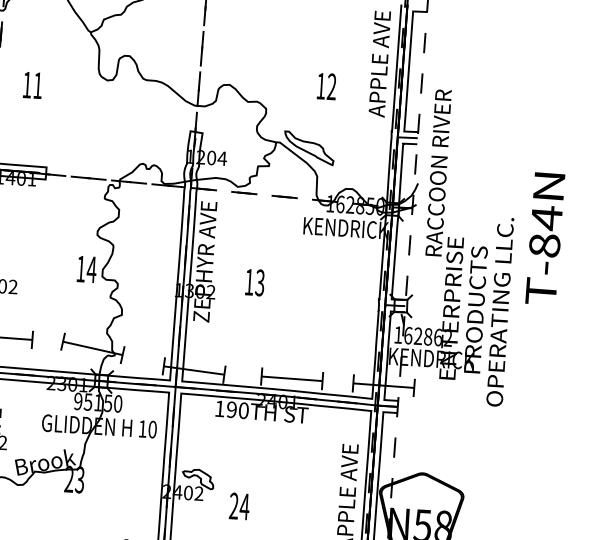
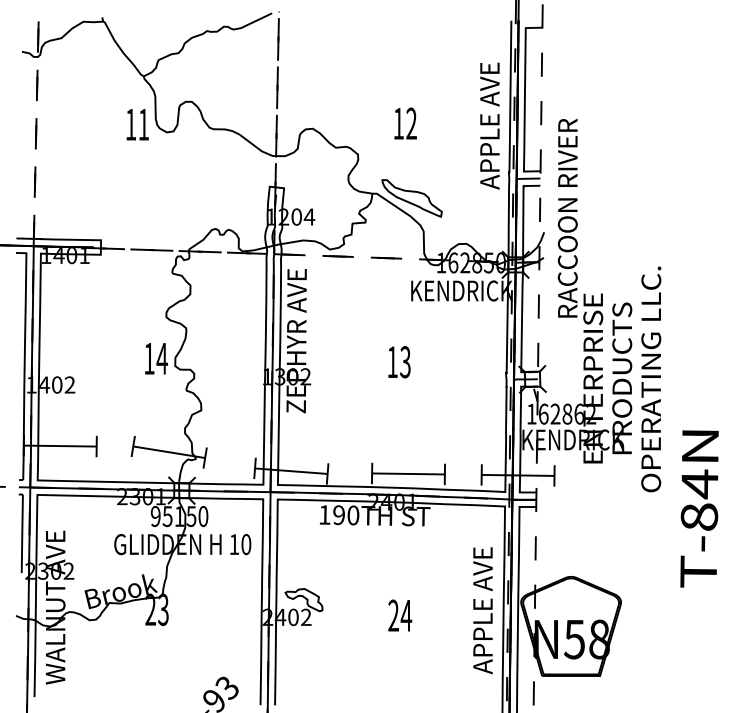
text: (379, 63) -> (489, 125), moved
text: (32, 85) -> (137, 124), moved
text: (326, 86) -> (405, 123), moved
text: (545, 238) -> (699, 508), moved
text: (255, 282) -> (399, 362), moved
text: (239, 506) -> (400, 615), moved

